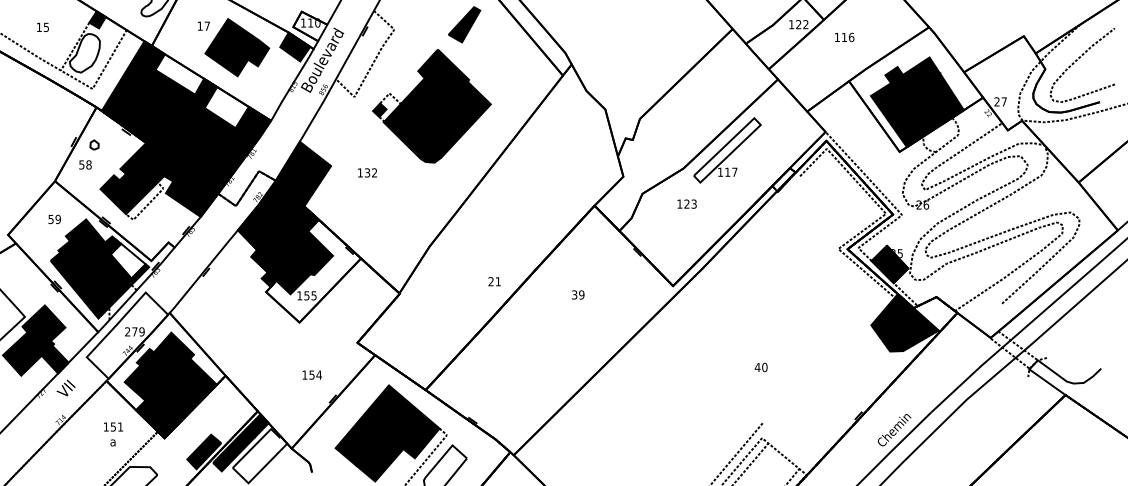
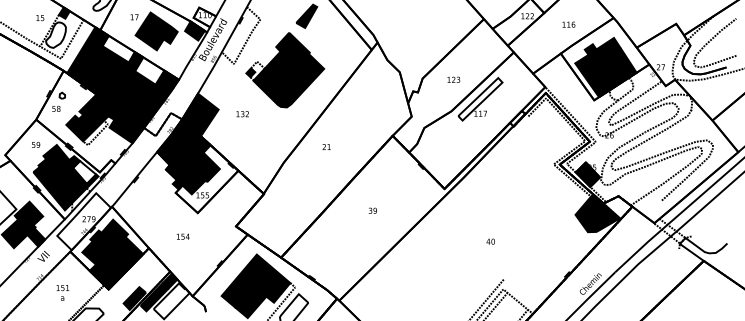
text: (43, 28) -> (40, 18), moved
text: (844, 37) -> (568, 24), moved
text: (686, 203) -> (453, 79), moved
text: (494, 280) -> (326, 146), moved
text: (577, 294) -> (372, 210), moved
text: (760, 367) -> (490, 241), moved
text: (311, 374) -> (182, 236), moved
text: (112, 433) -> (62, 292), moved

